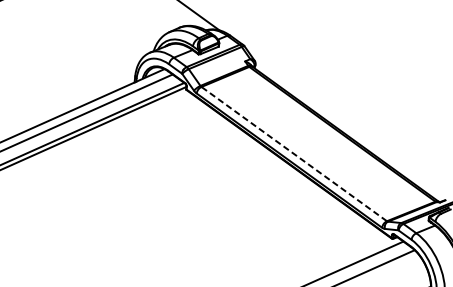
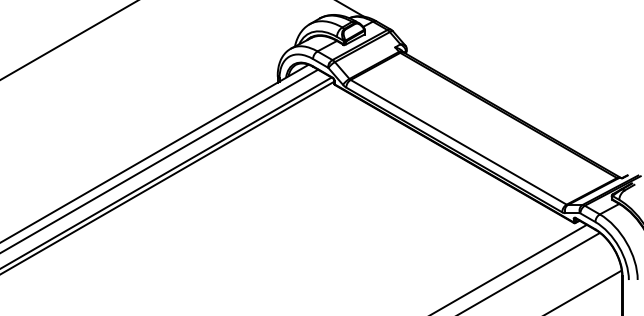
line: (294, 154) -> (458, 142), dashed -> solid

